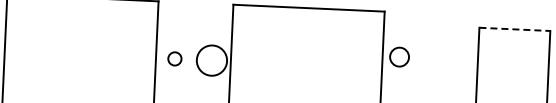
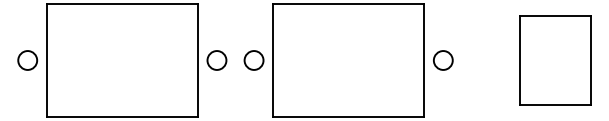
line: (515, 29) -> (555, 15), dashed -> solid
circle: (399, 57) -> (443, 60), moved
circle: (174, 58) -> (216, 60), size x1.43
circle: (211, 60) -> (253, 60), size x0.62

